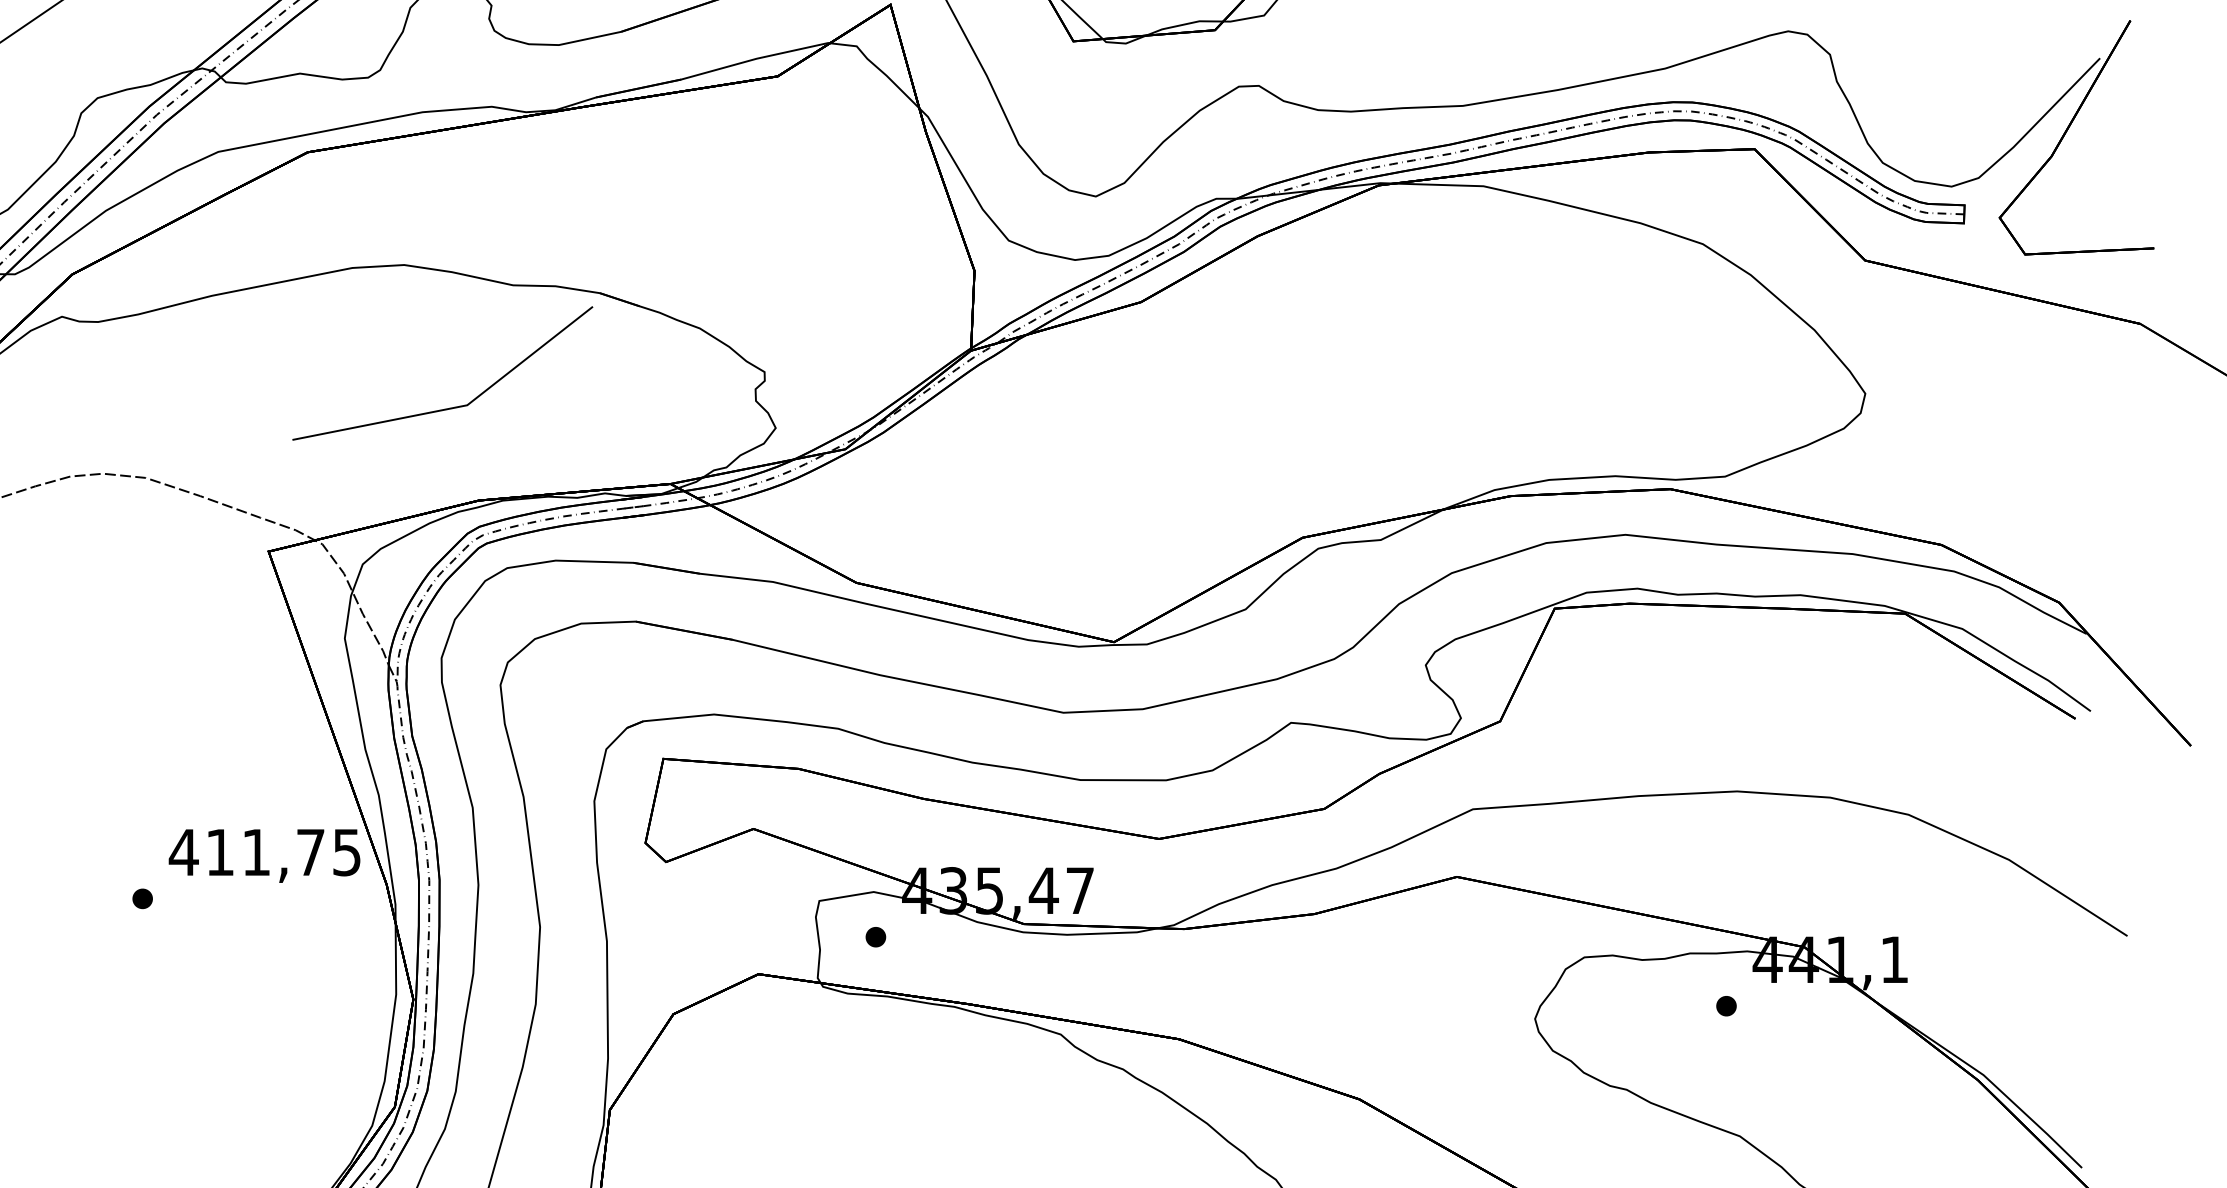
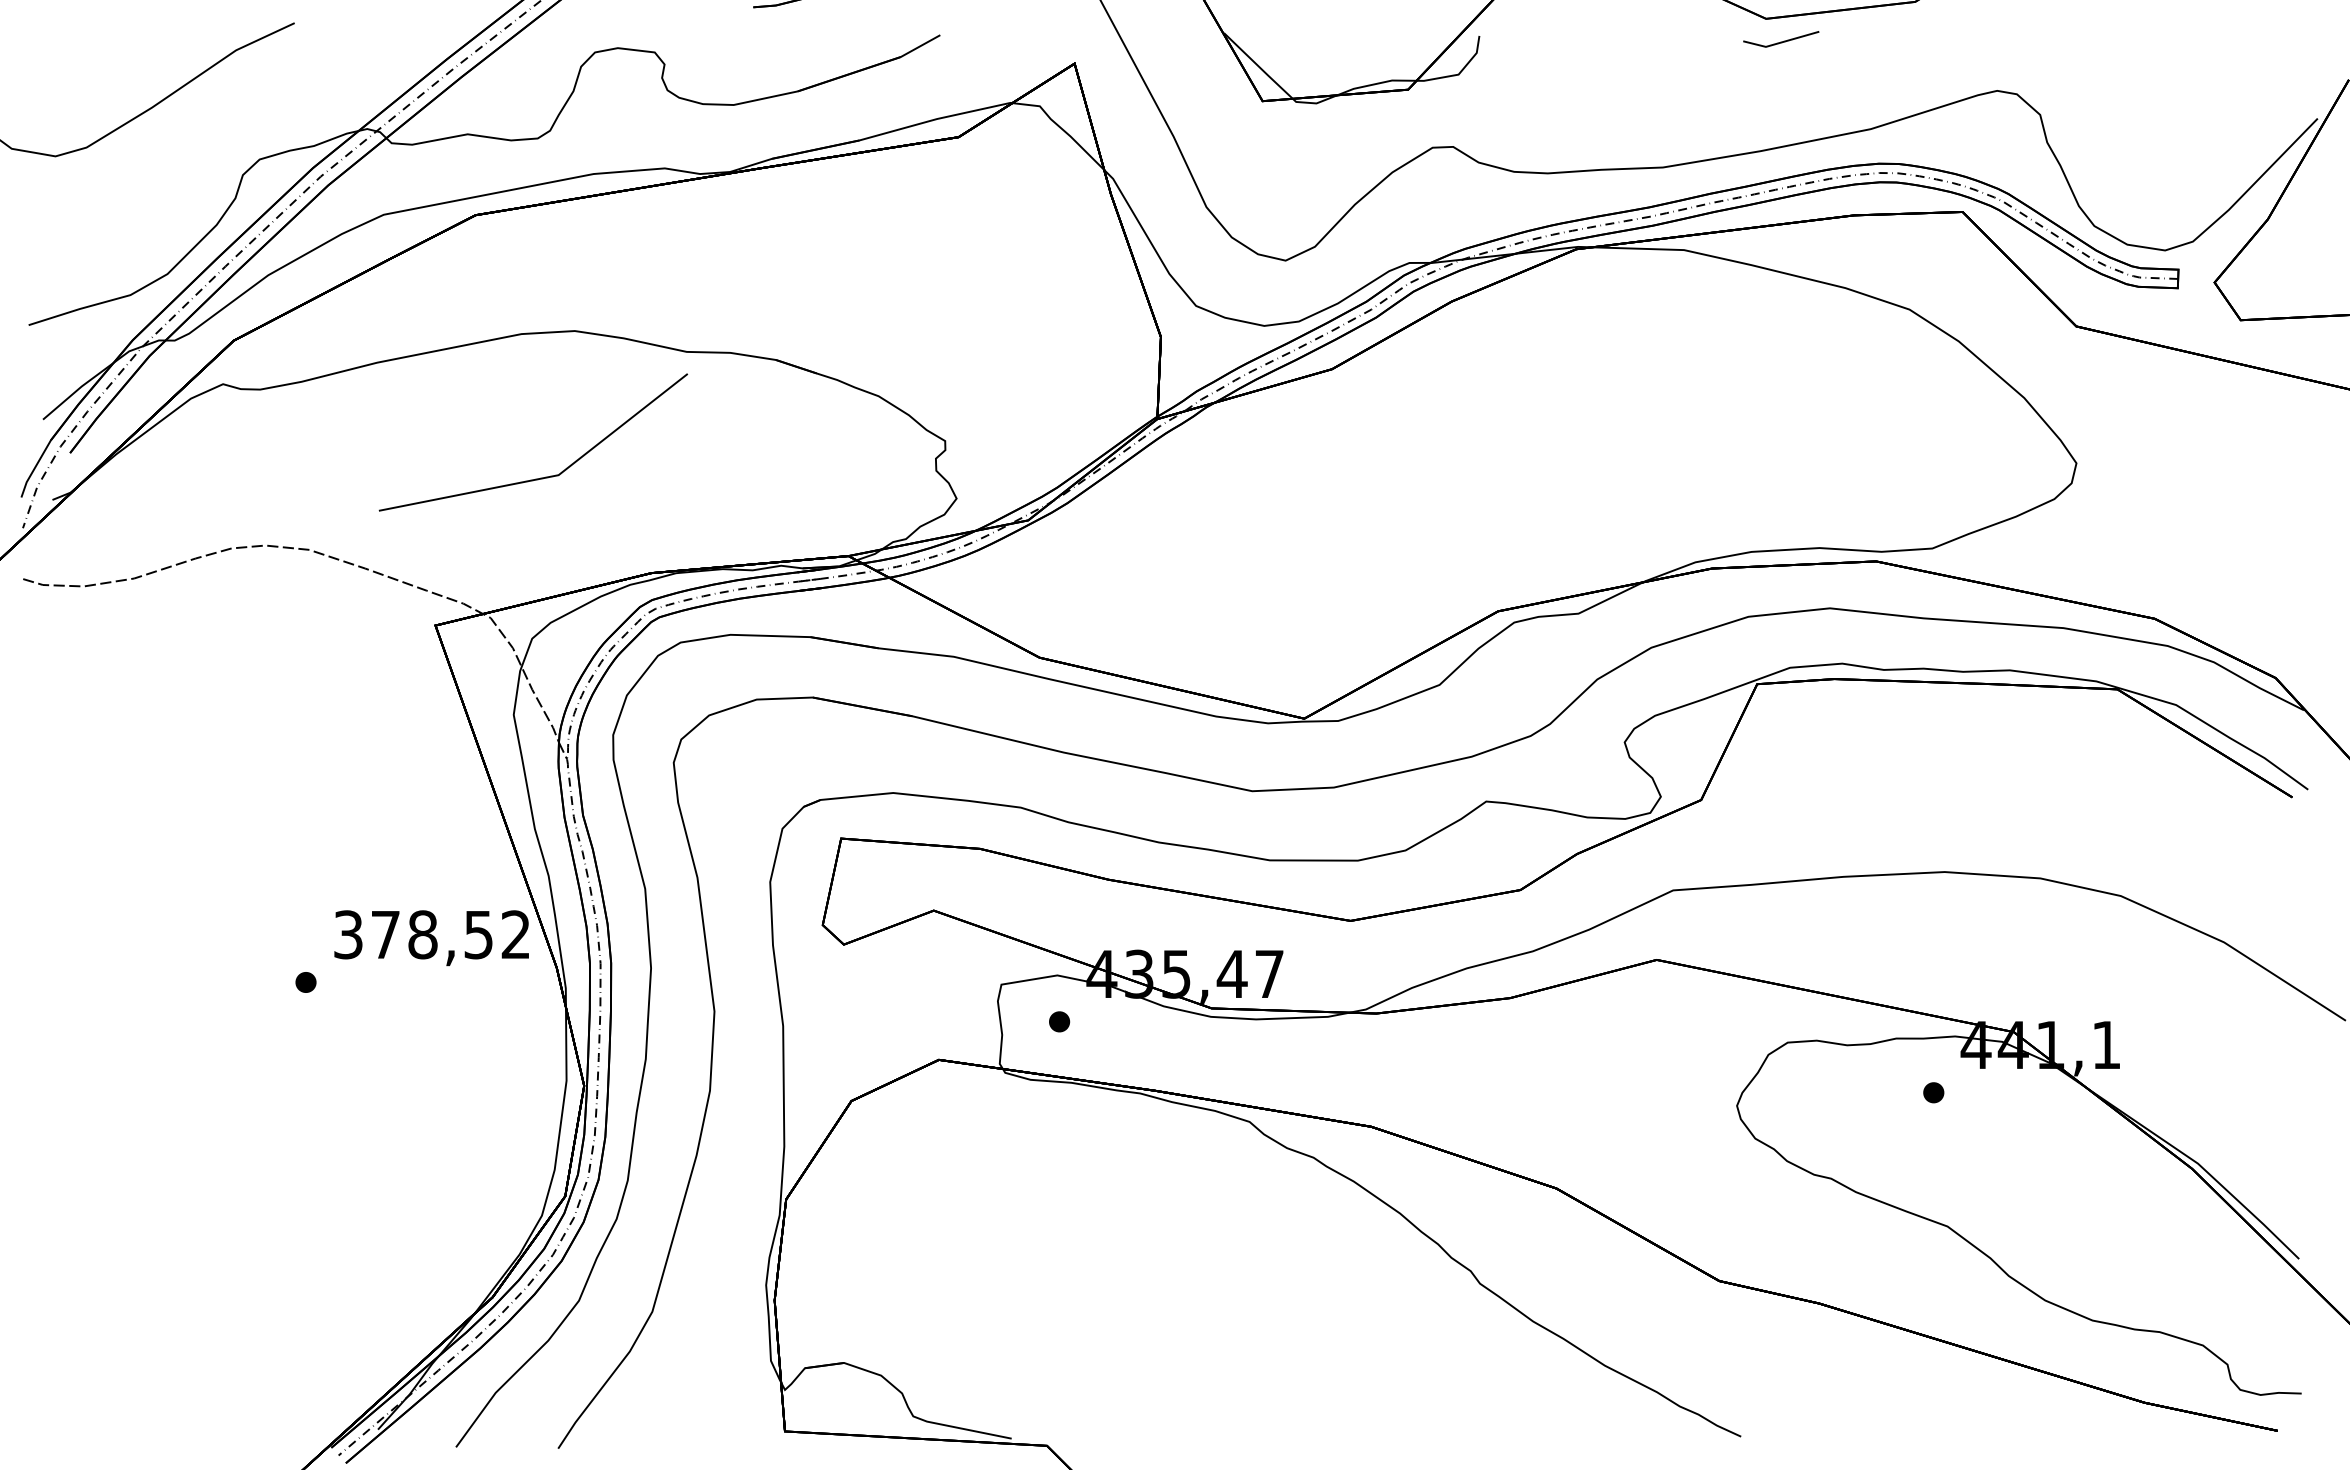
line: (449, 407) -> (540, 477), moved
text: (263, 852) -> (430, 934), 411,75 -> 378,52

